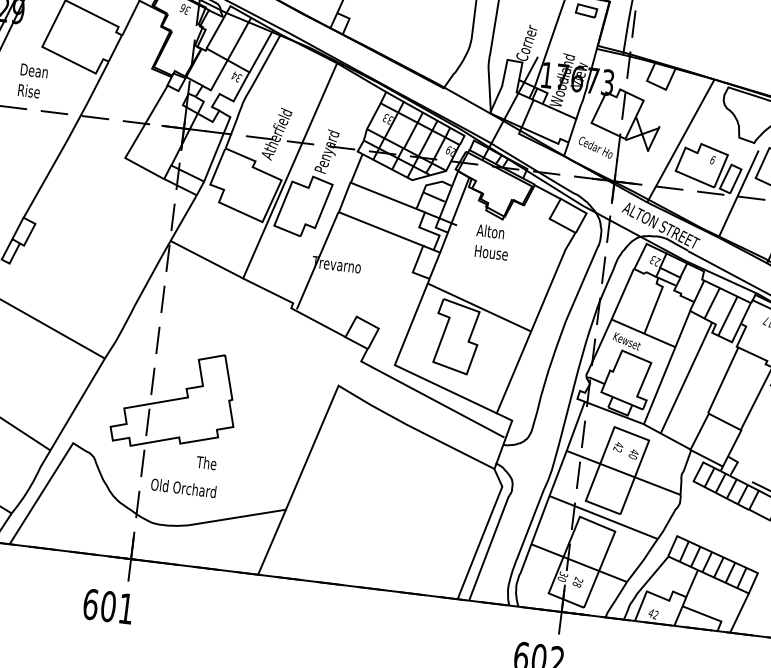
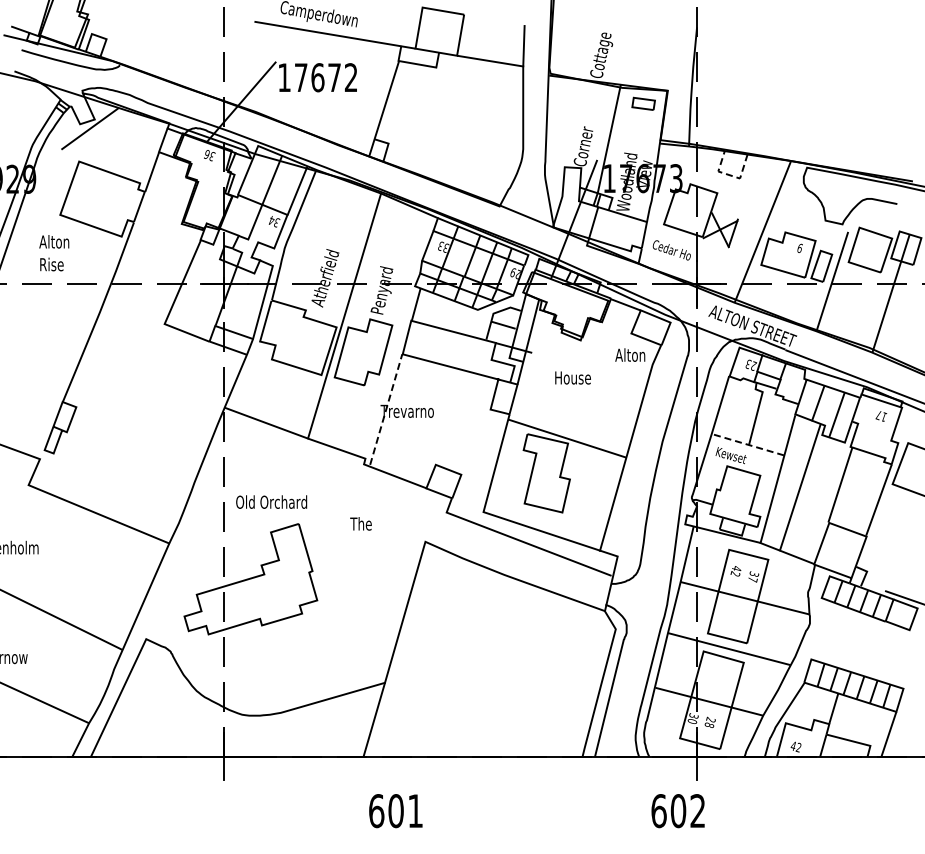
text: (34, 70) -> (54, 241), Dean -> Alton
line: (657, 85) -> (730, 175), solid -> dashed
text: (490, 231) -> (630, 354), moved
line: (317, 260) -> (386, 409), solid -> dashed
line: (643, 333) -> (747, 444), solid -> dashed
text: (633, 454) -> (753, 576), 40 -> 37
text: (206, 462) -> (360, 523), moved
text: (183, 487) -> (271, 501), moved
text: (107, 606) -> (395, 811), moved

